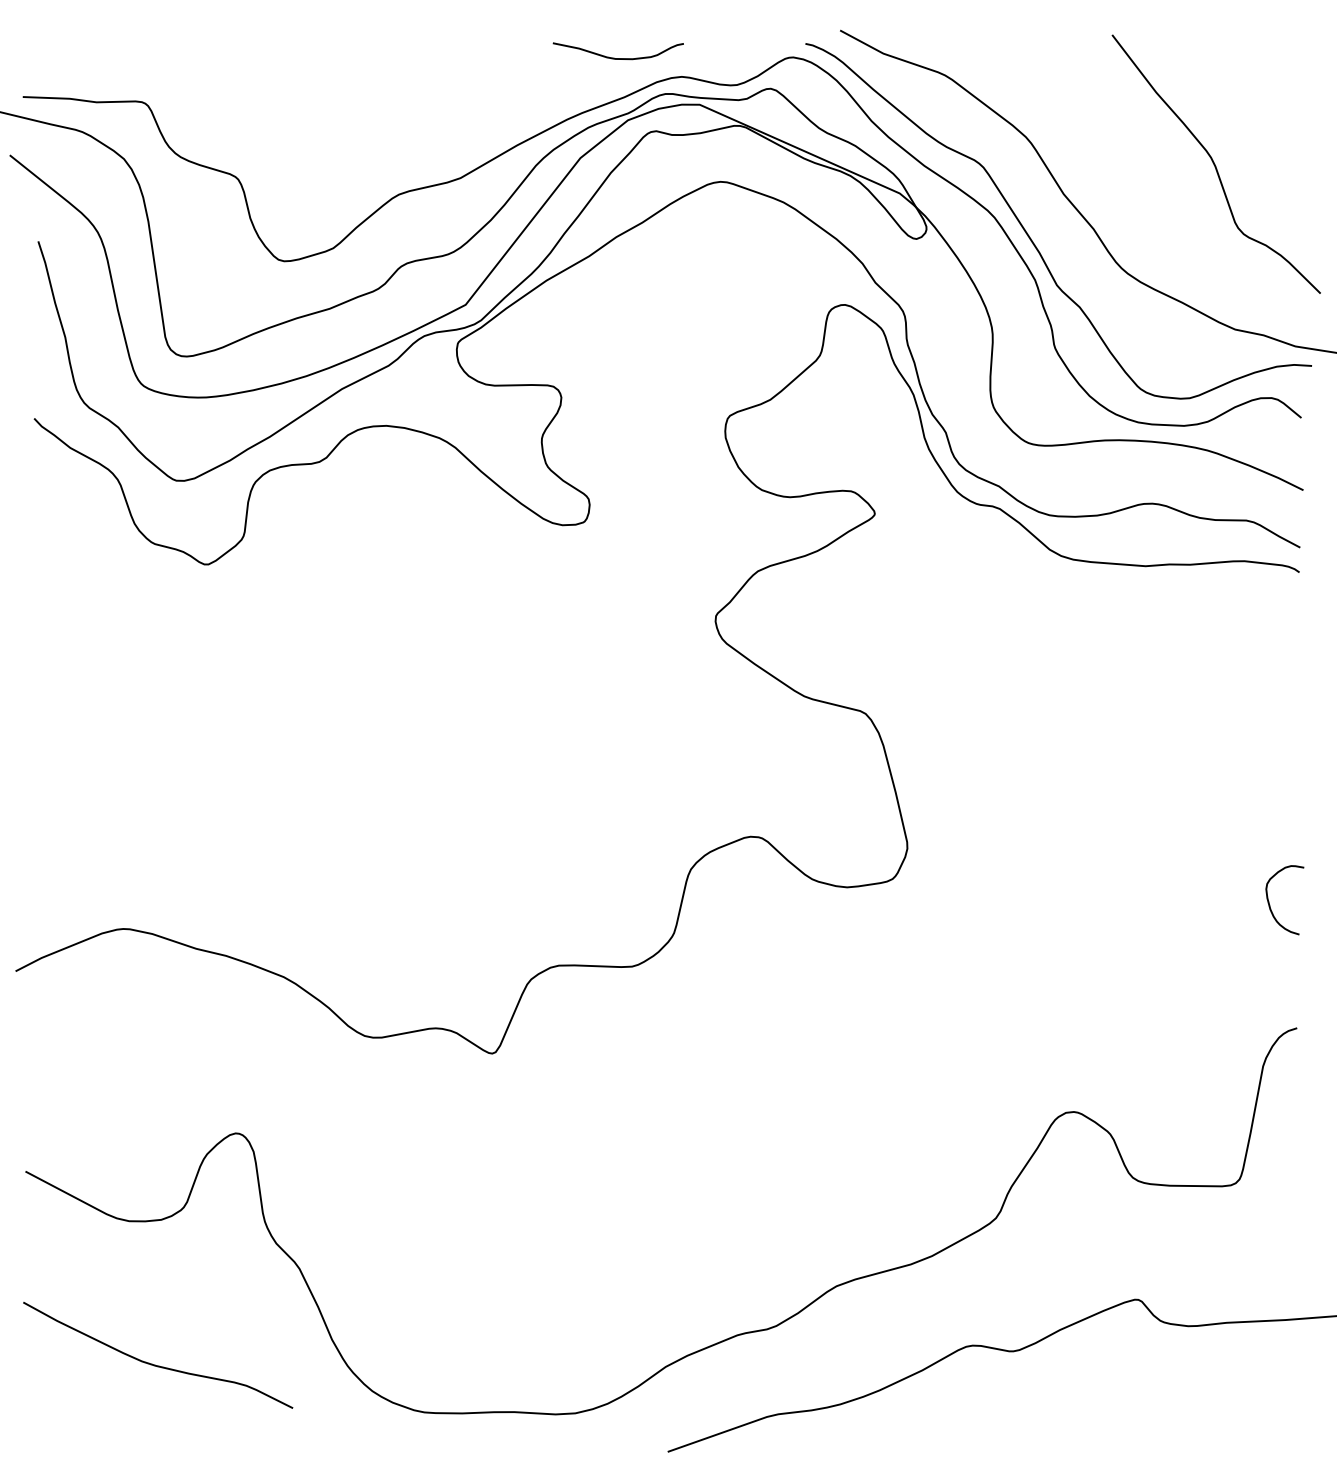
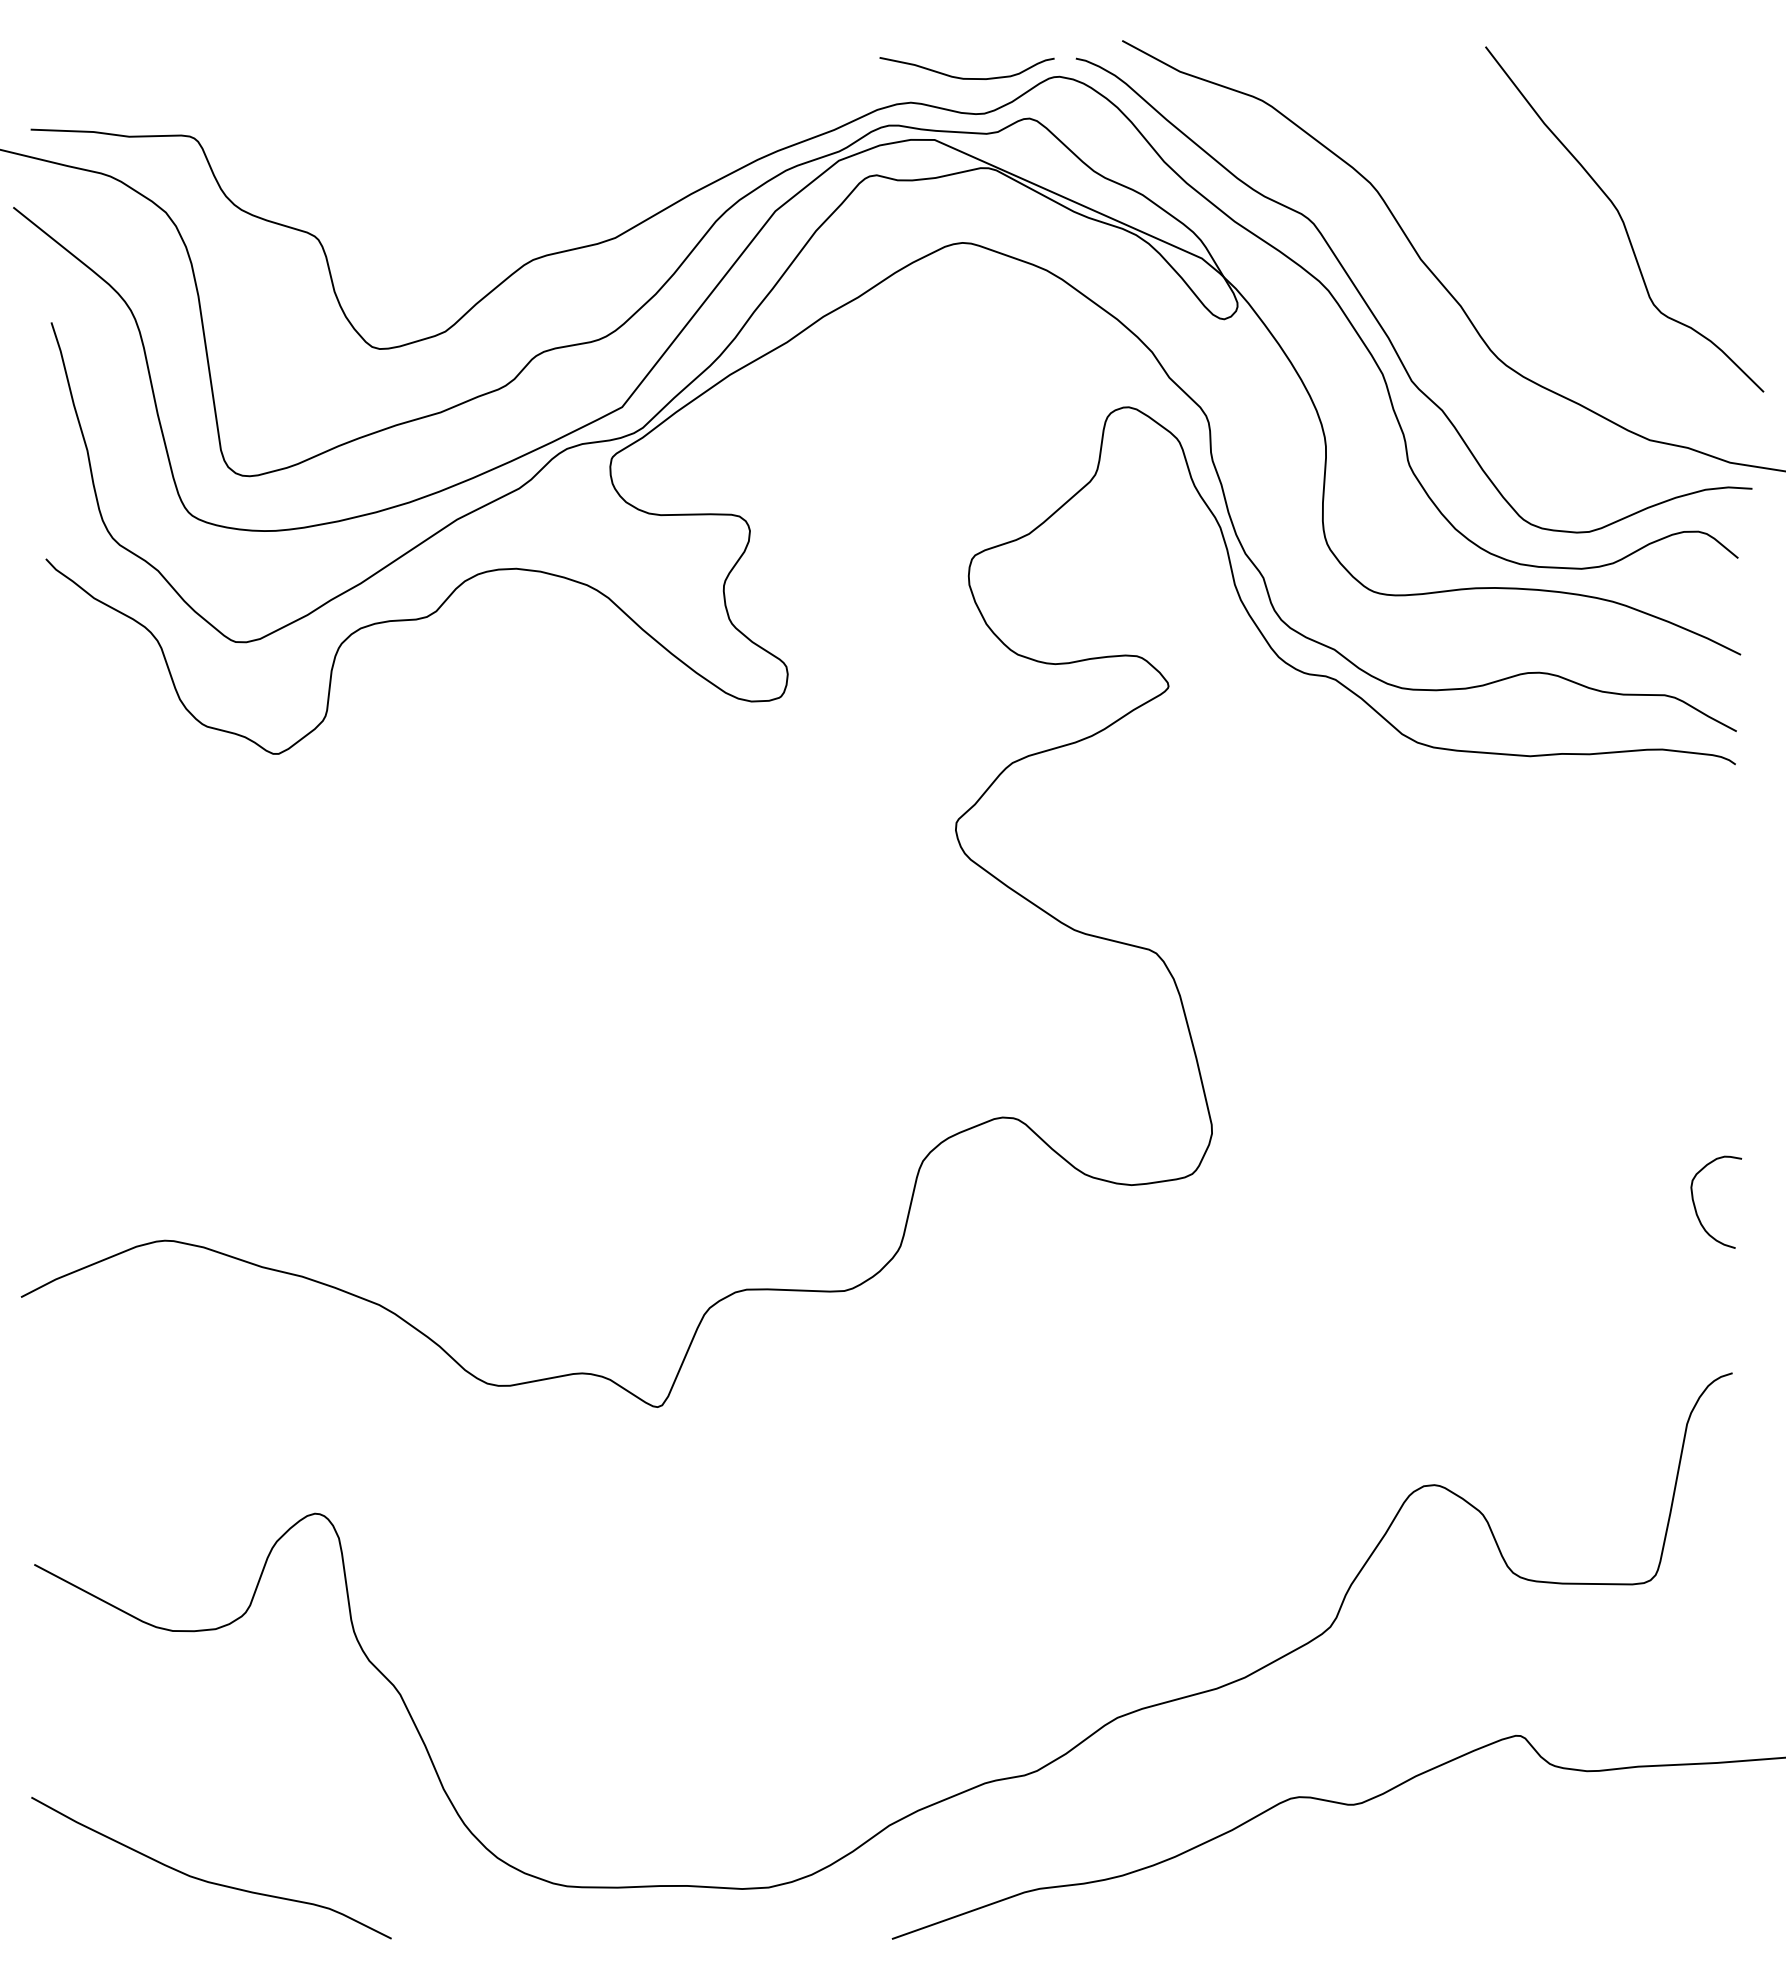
curve: (615, 57) -> (963, 77), moved
curve: (155, 1364) -> (207, 1880), moved

